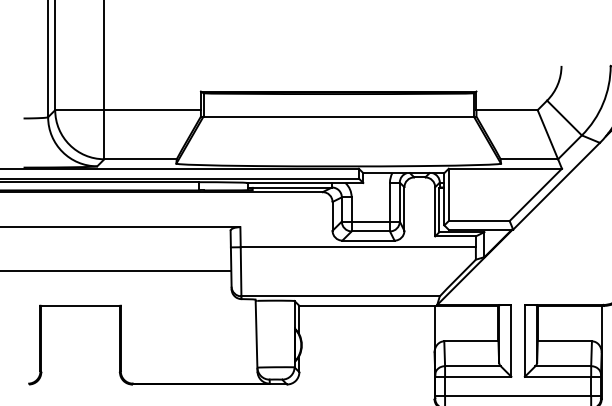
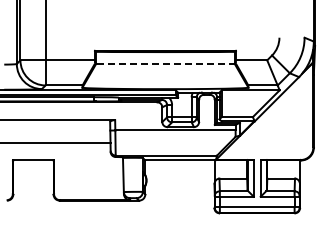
line: (336, 116) -> (164, 63), solid -> dashed

